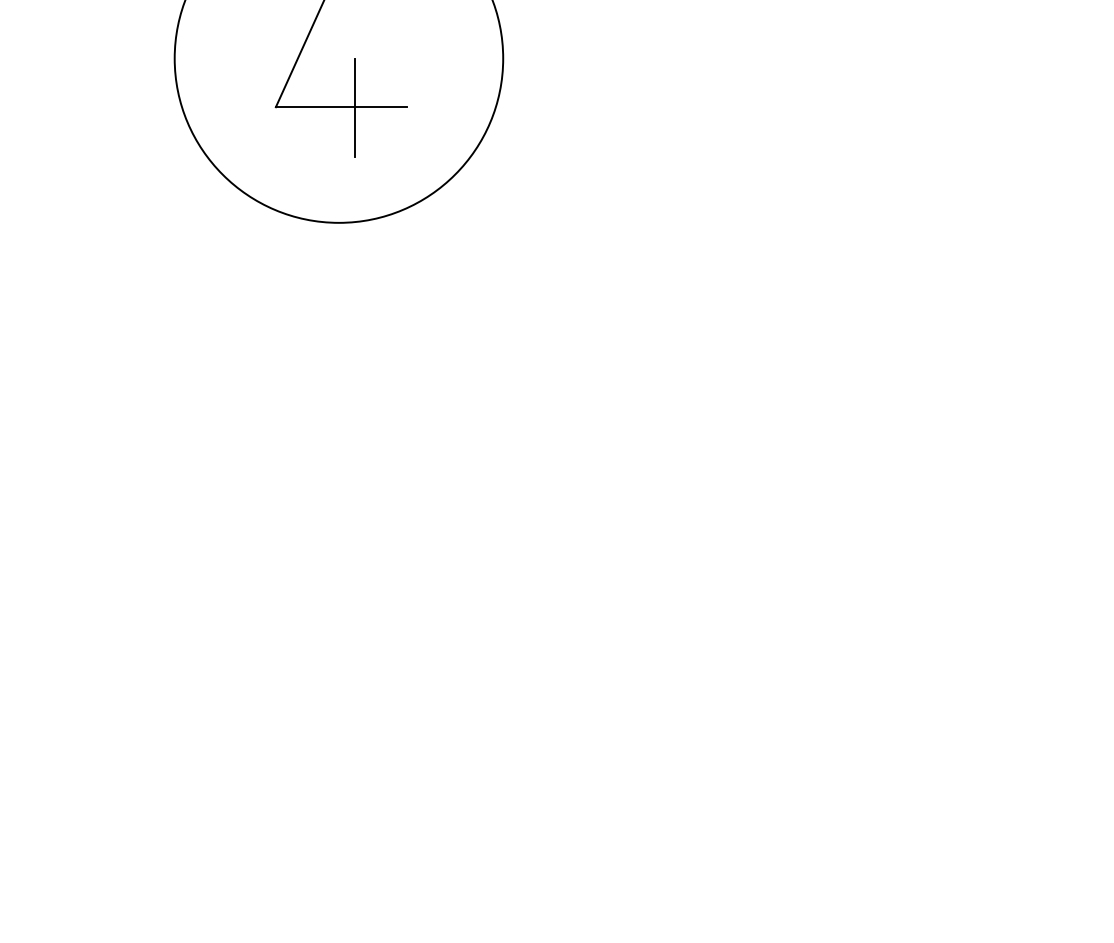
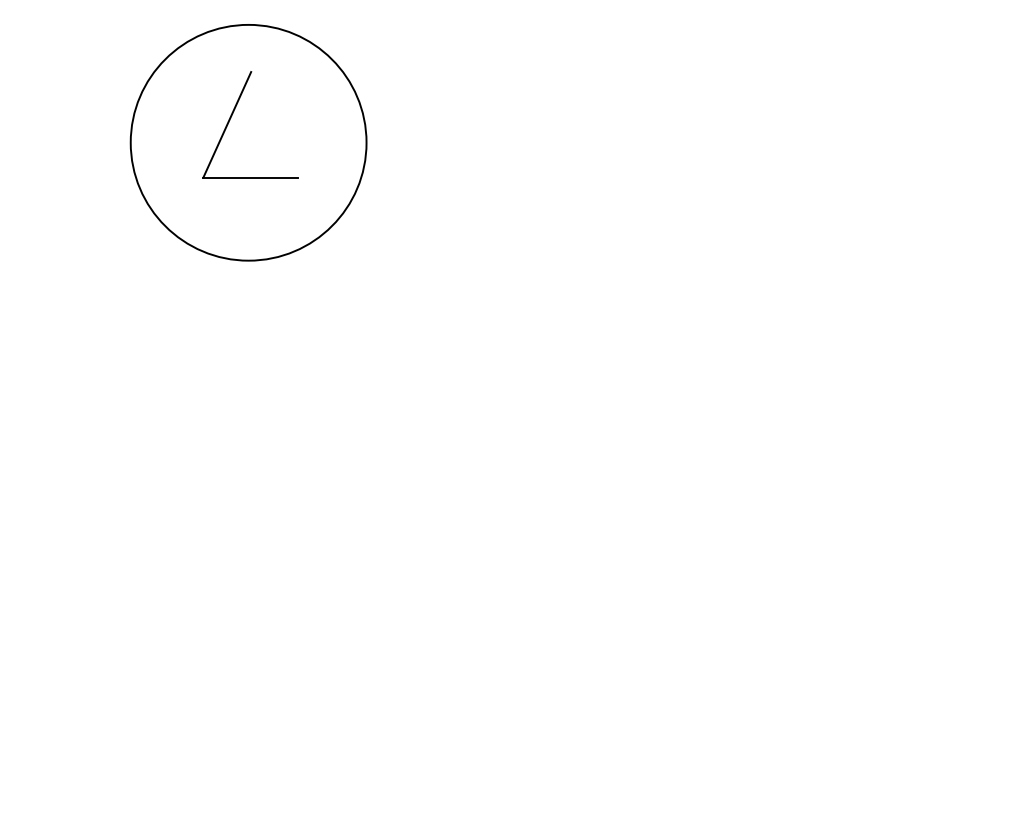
line: (354, 106) -> (259, 177), removed

